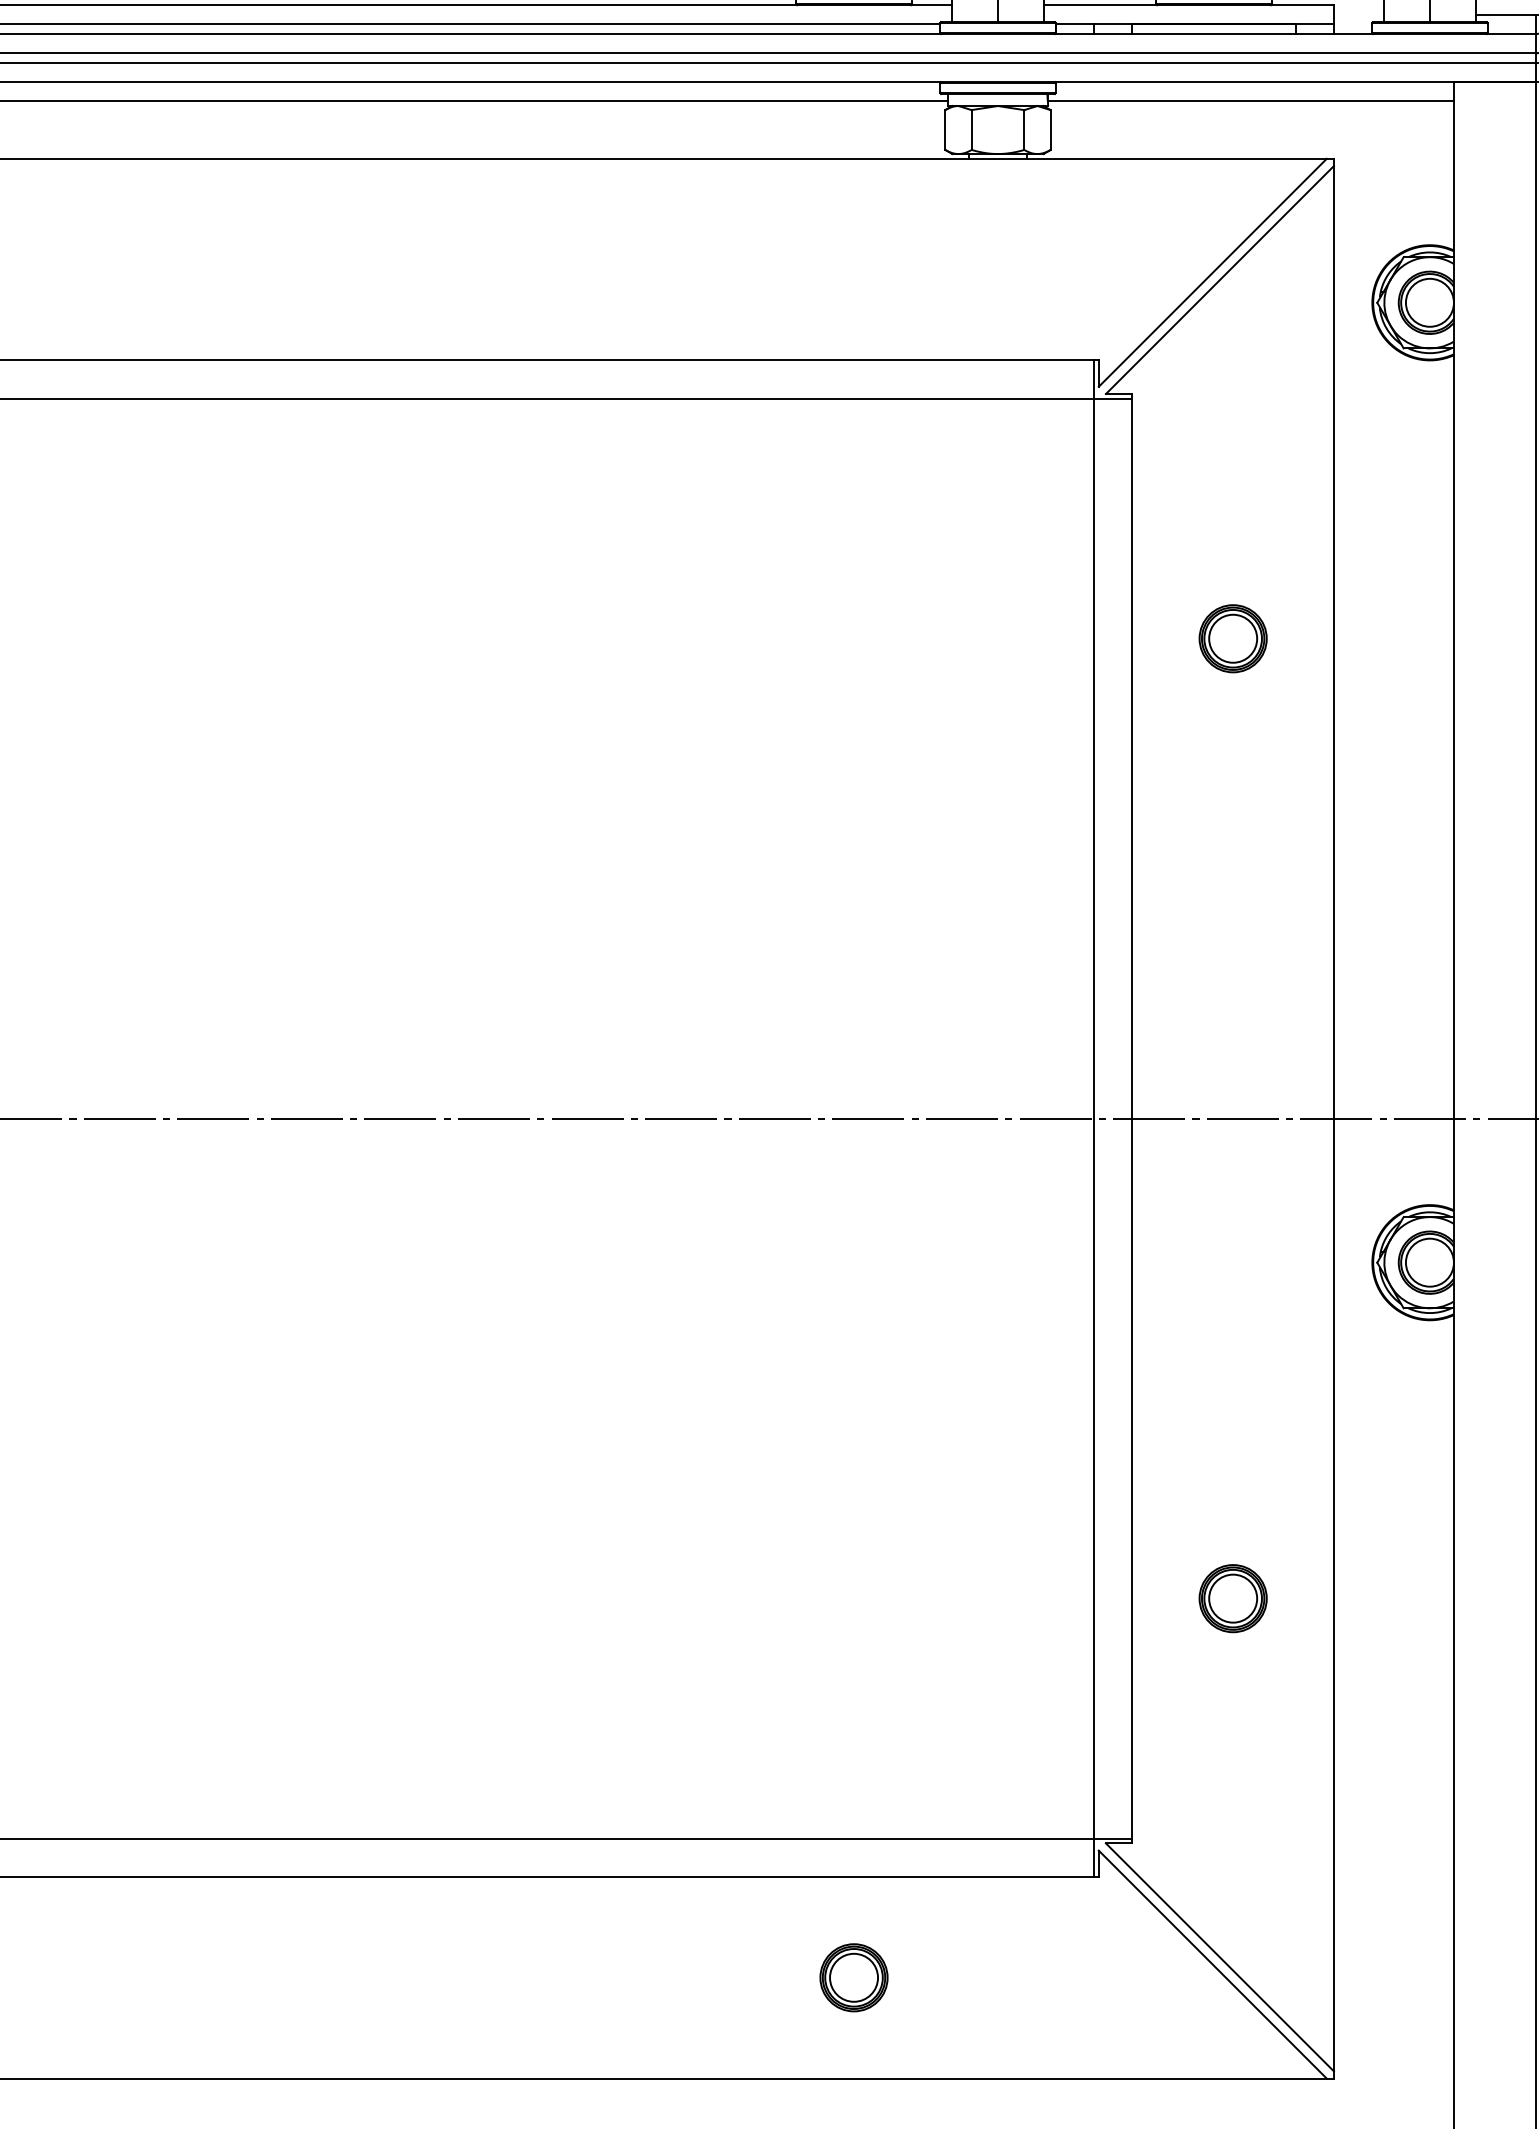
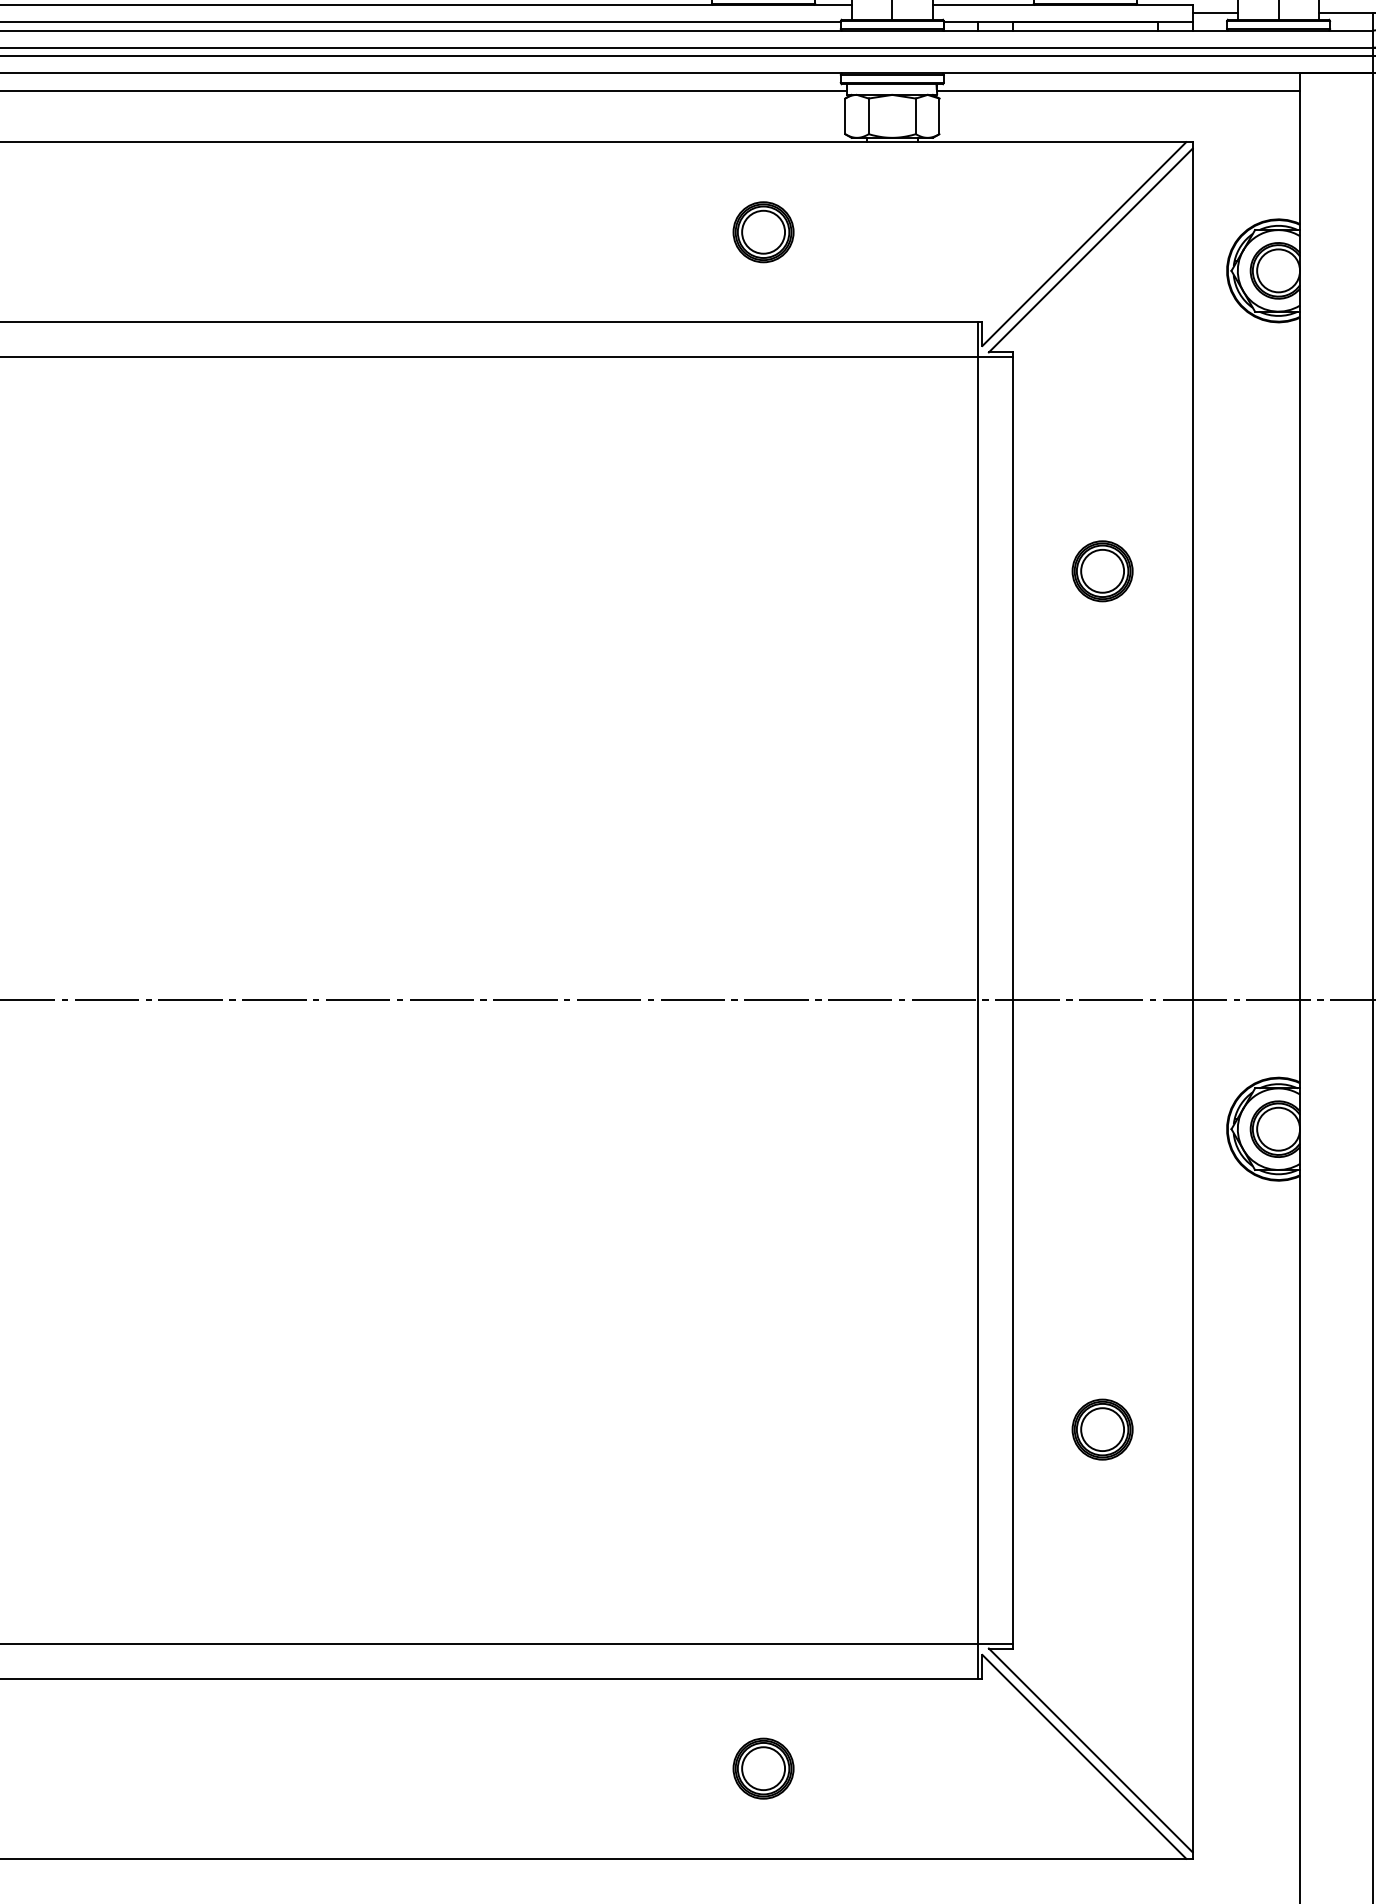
line: (1358, 14) -> (1214, 13), added
part: (853, 259) -> (763, 232), added

